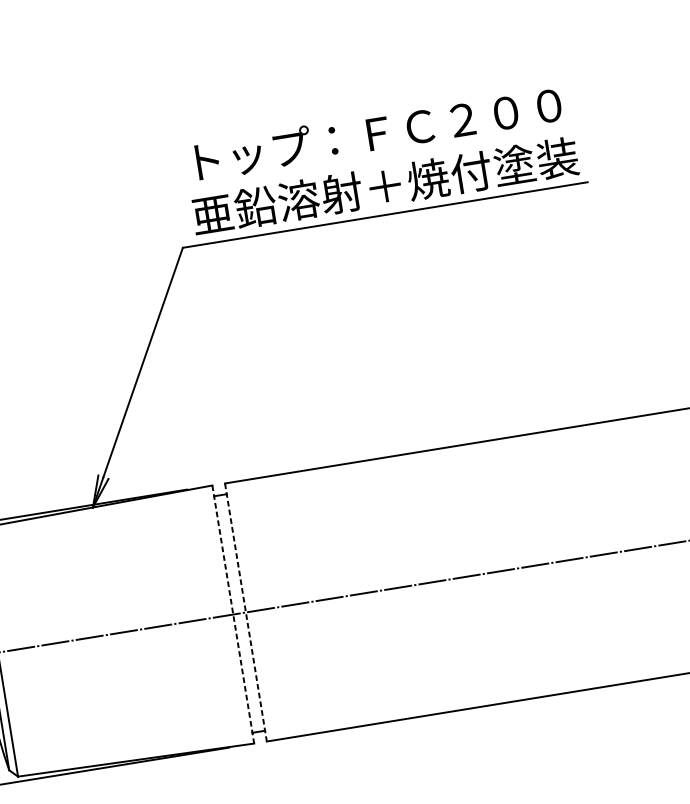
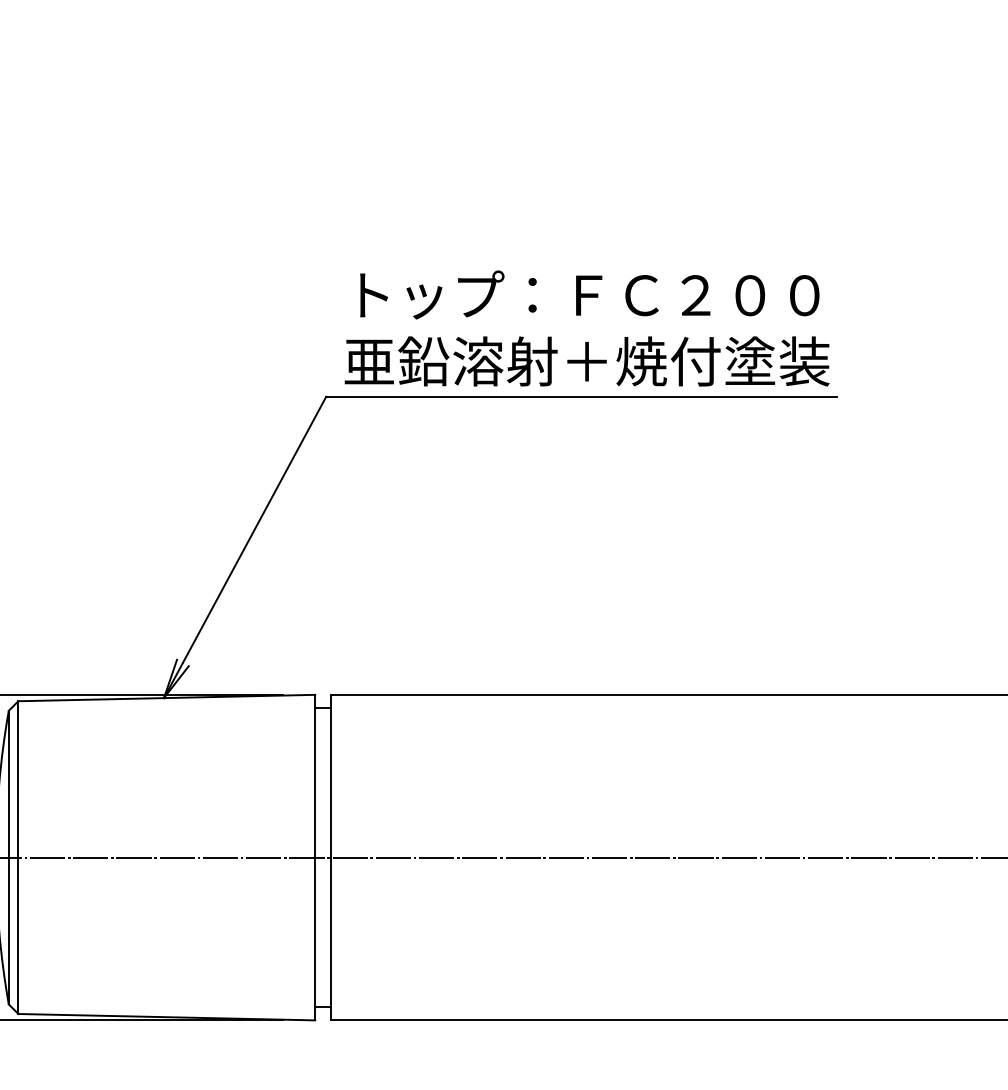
line: (246, 612) -> (331, 857), dashed -> solid
line: (233, 614) -> (315, 857), dashed -> solid

